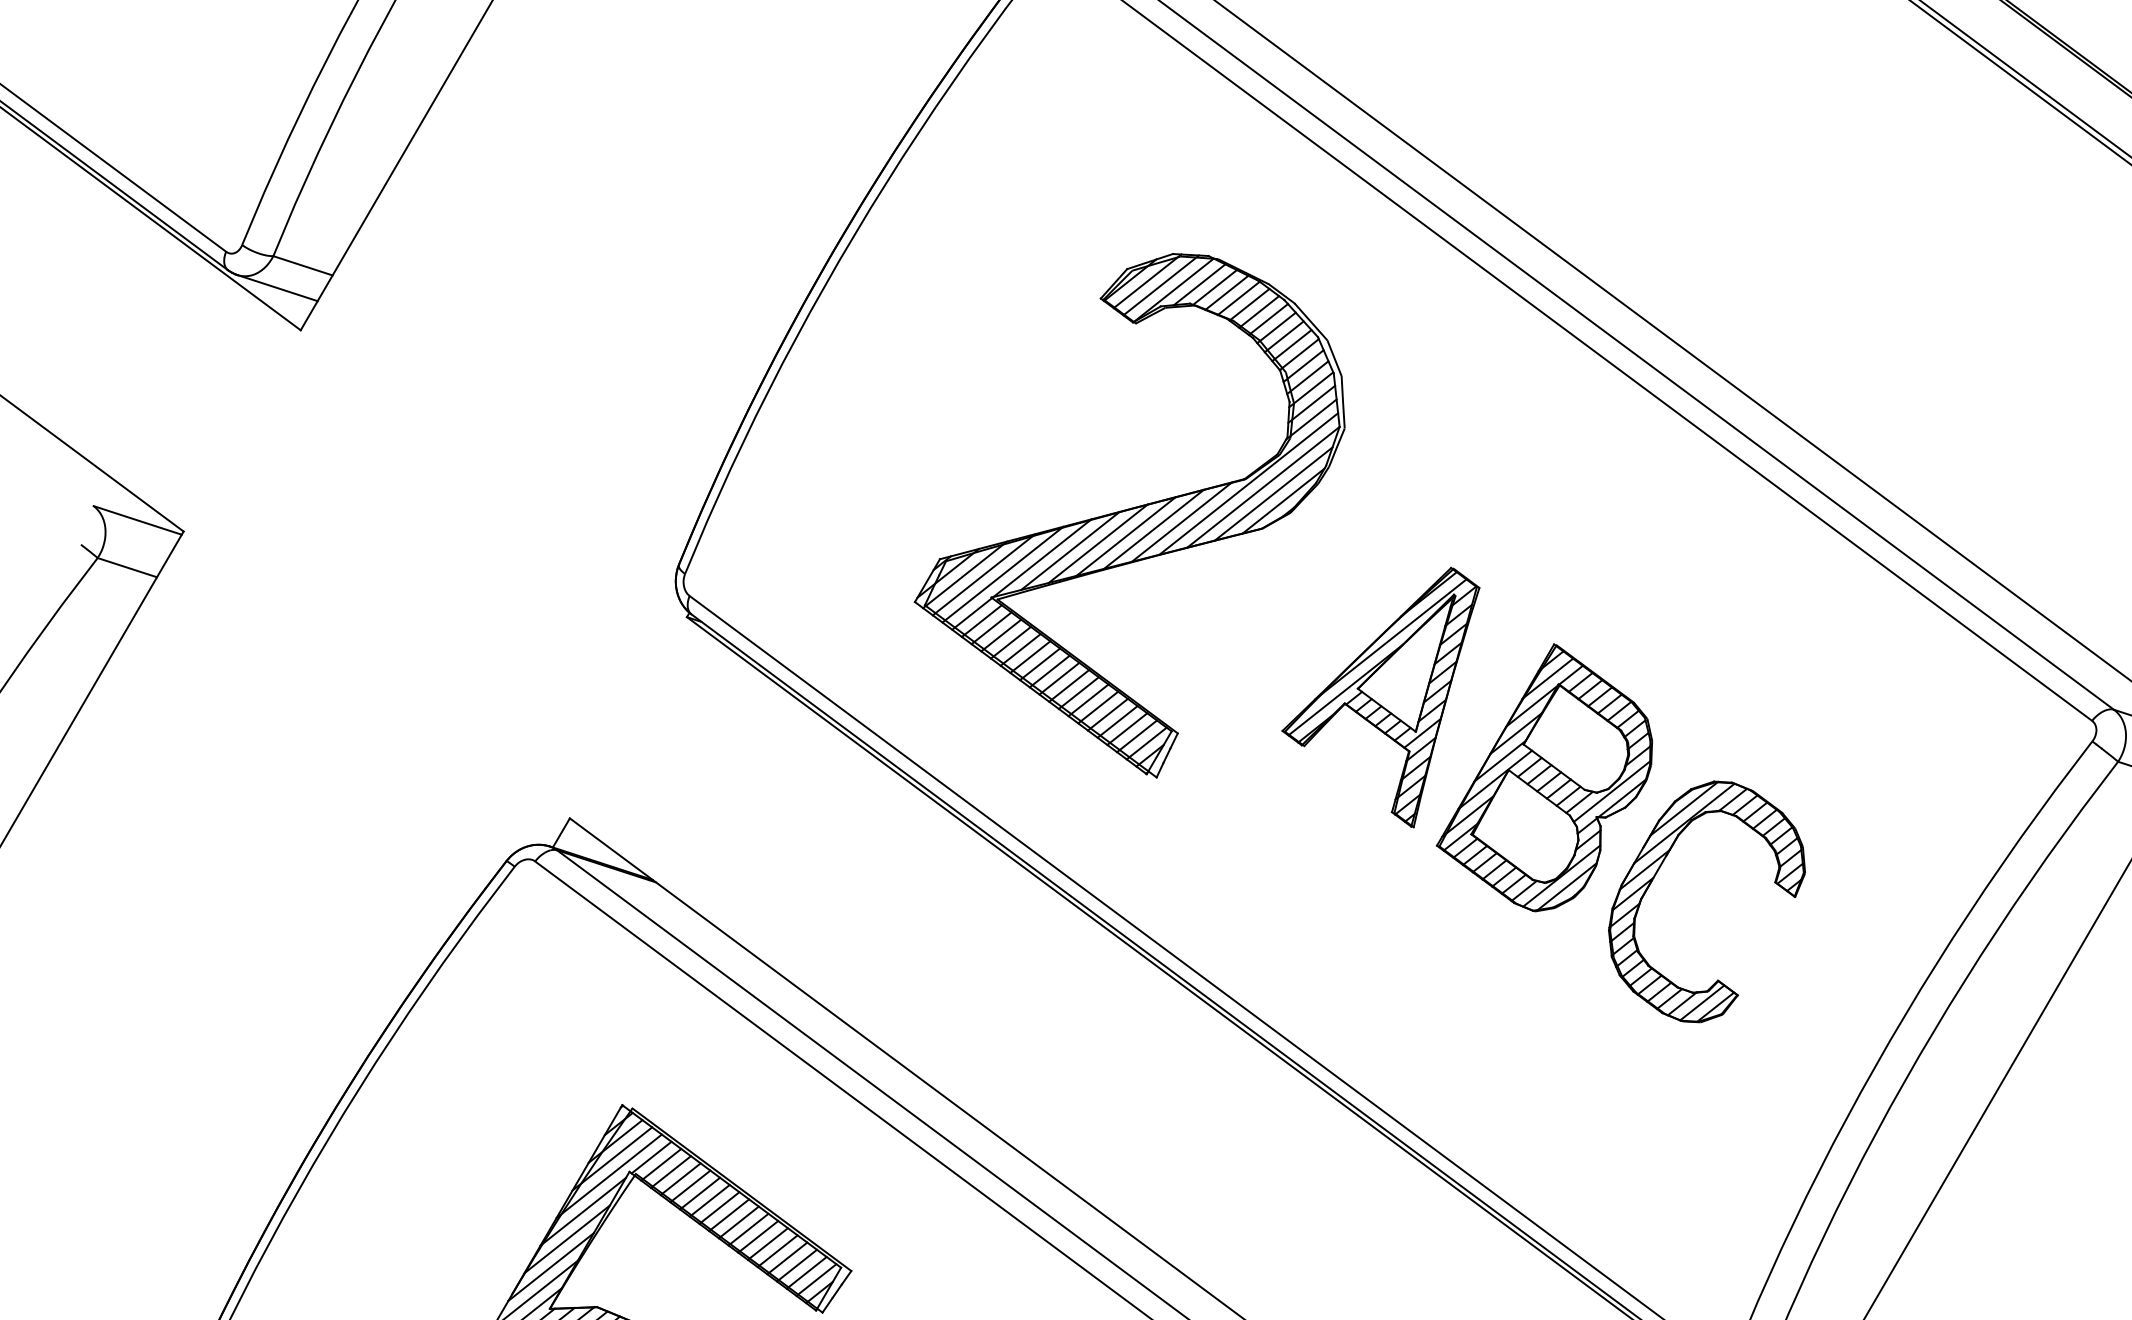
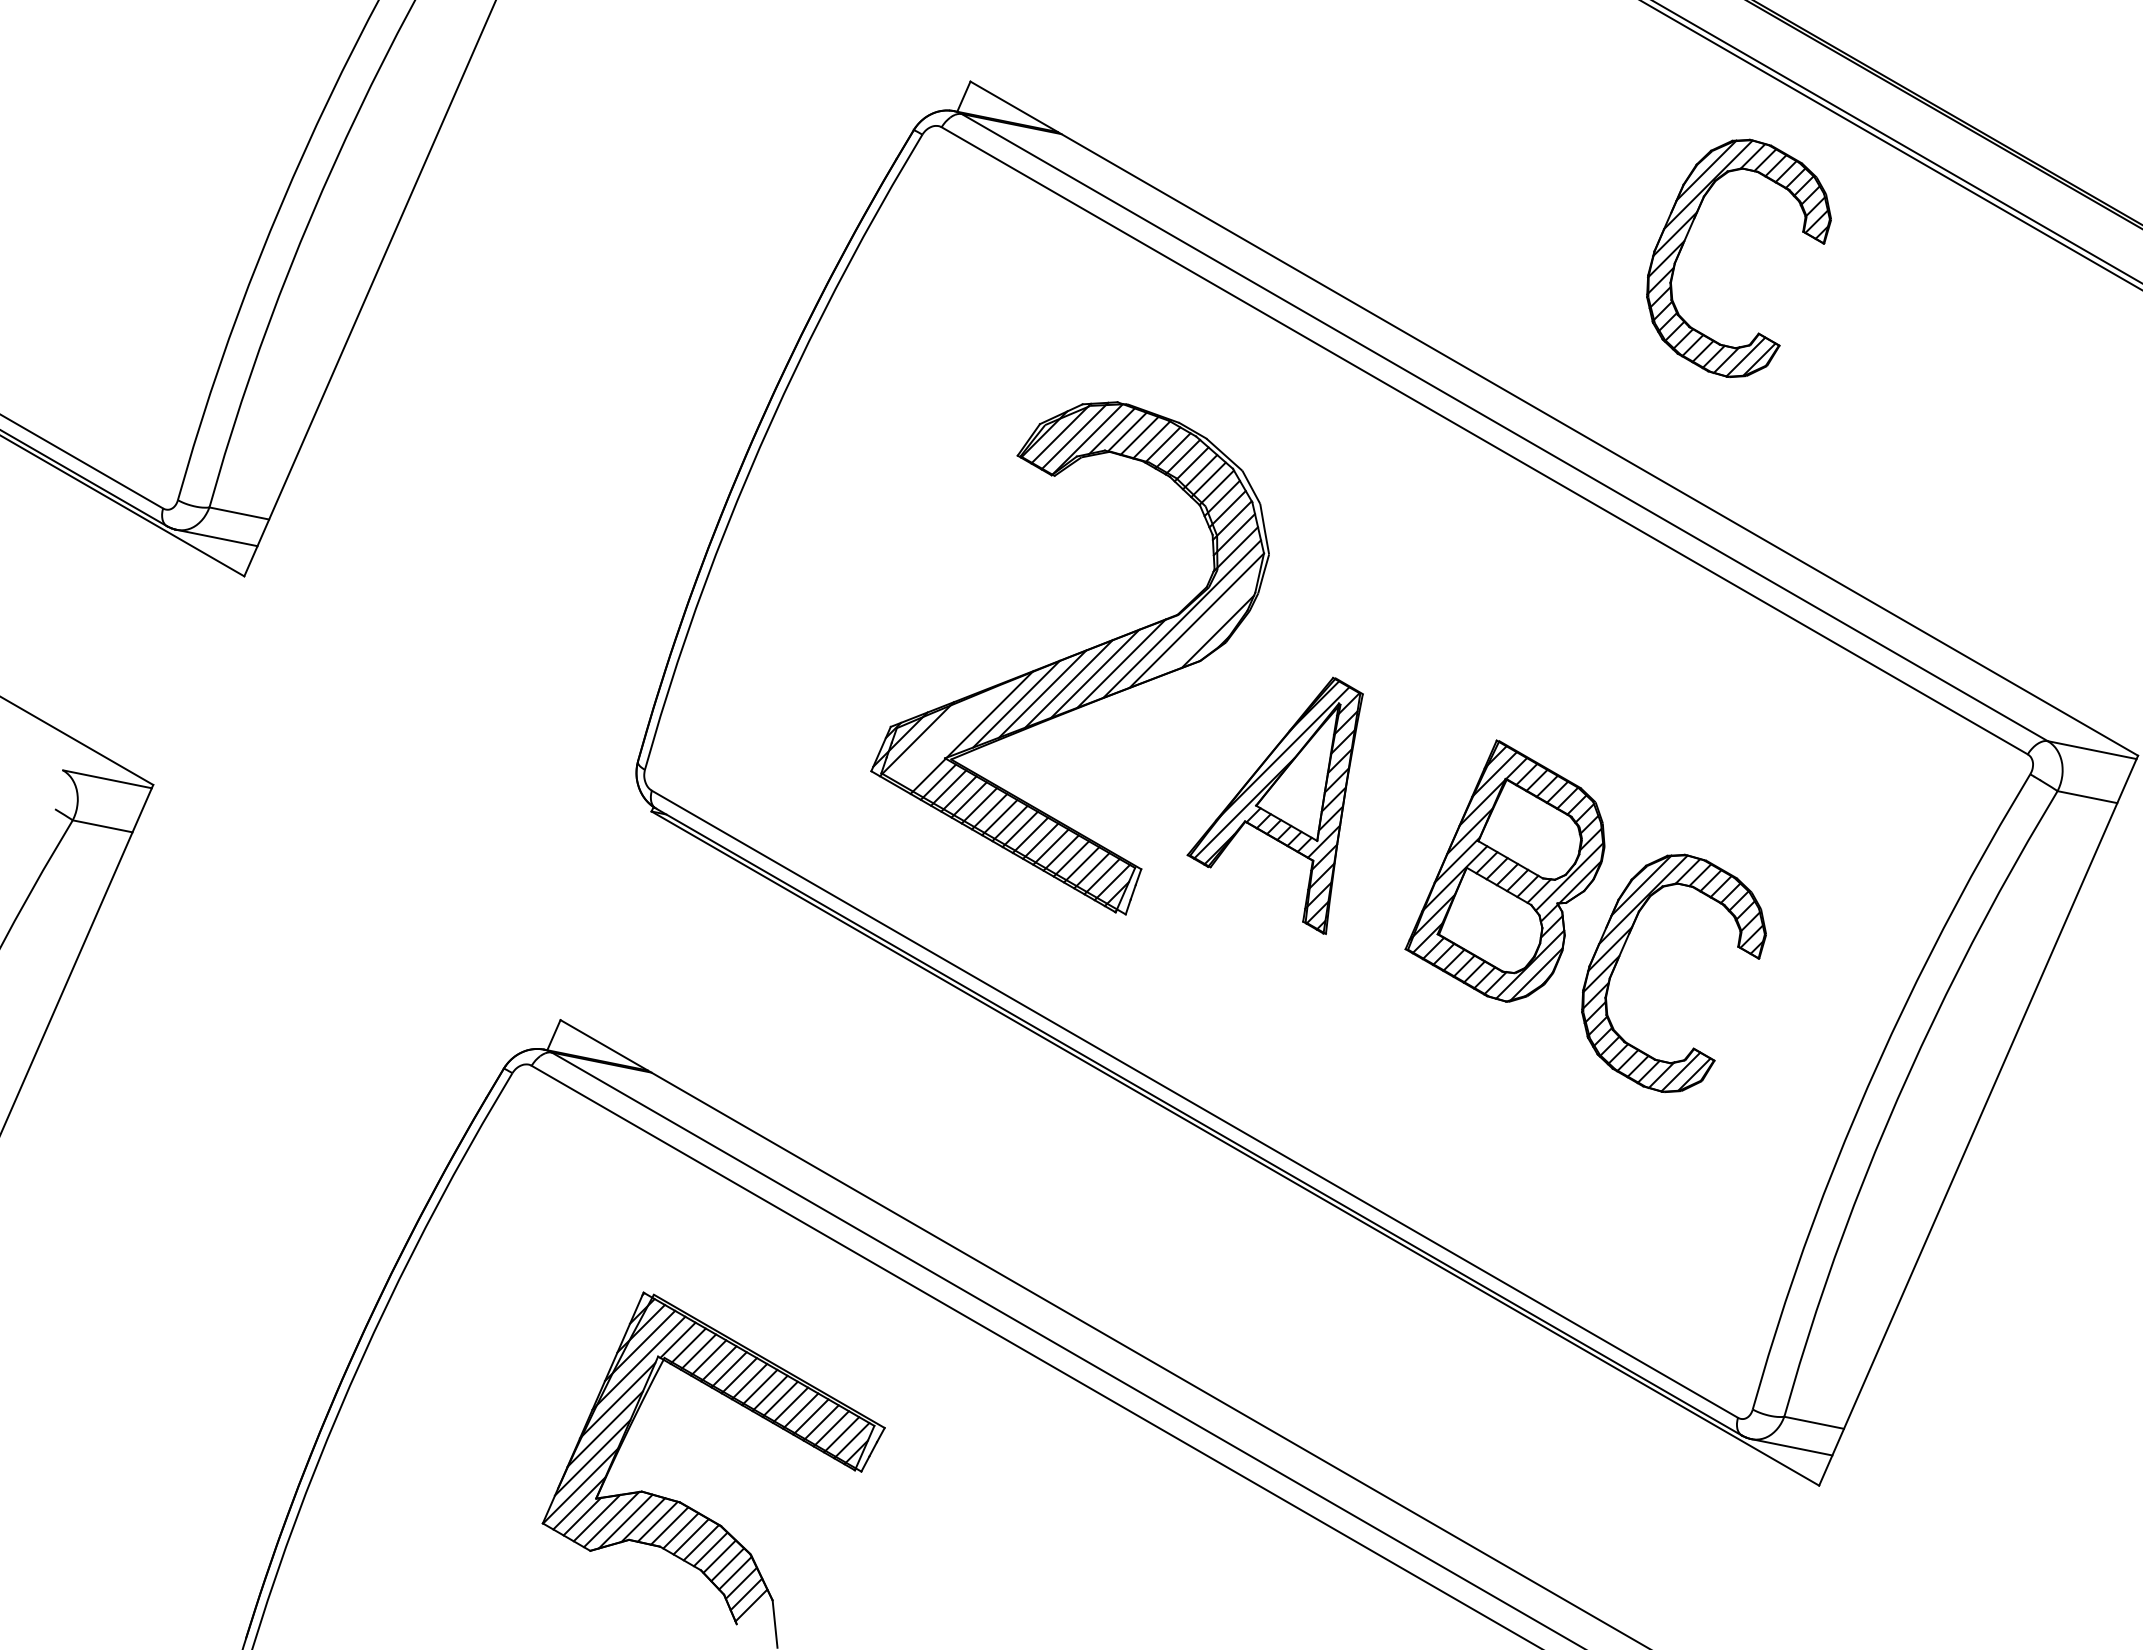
part: (1809, 150) -> (1689, 232), added
line: (1273, 493) -> (1207, 625), removed
line: (984, 574) -> (935, 736), removed
line: (1002, 574) -> (953, 734), removed
part: (1376, 690) -> (1274, 805), moved

